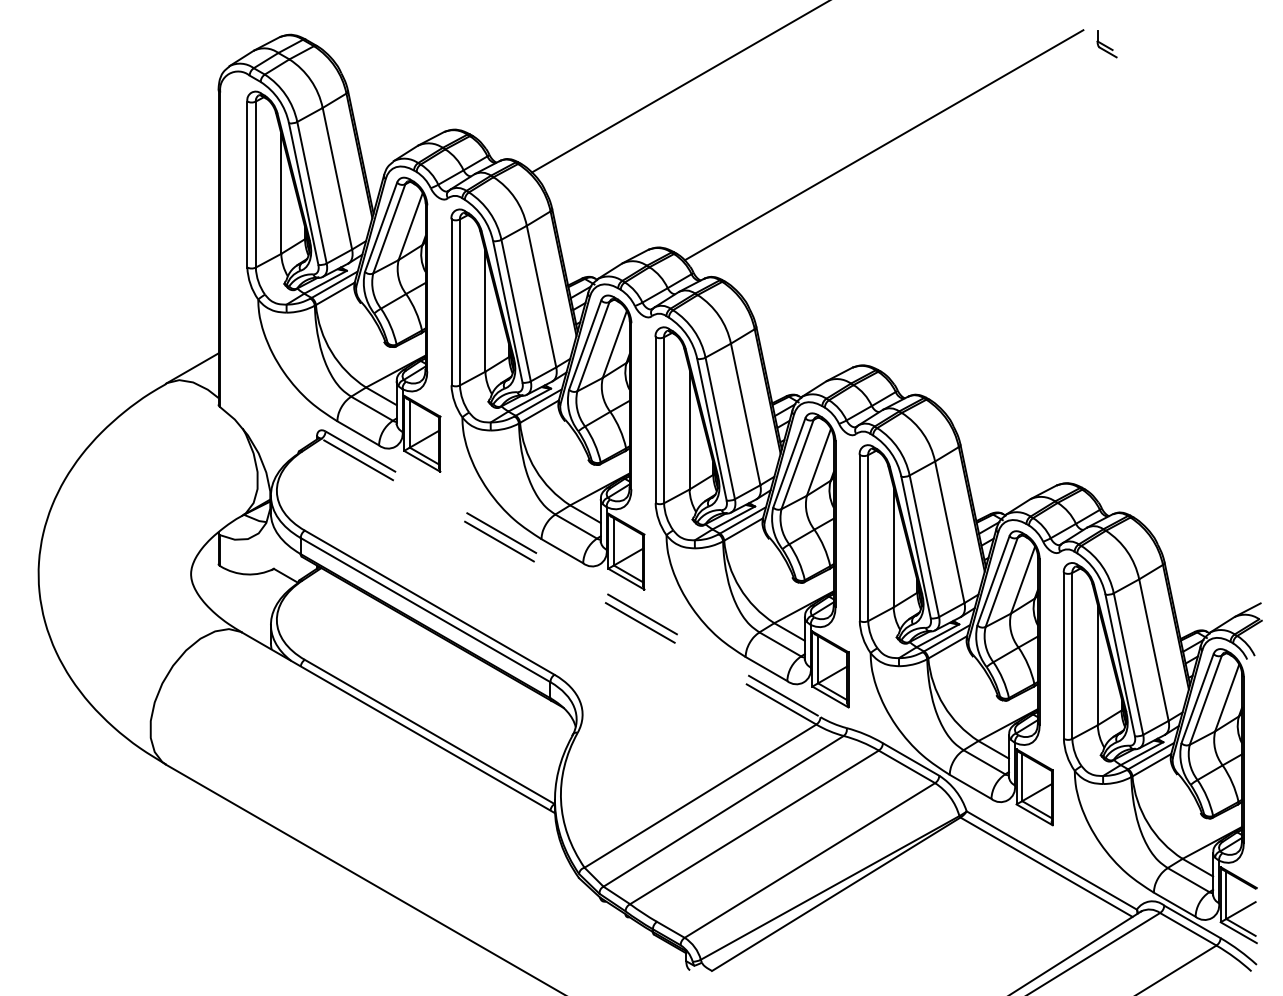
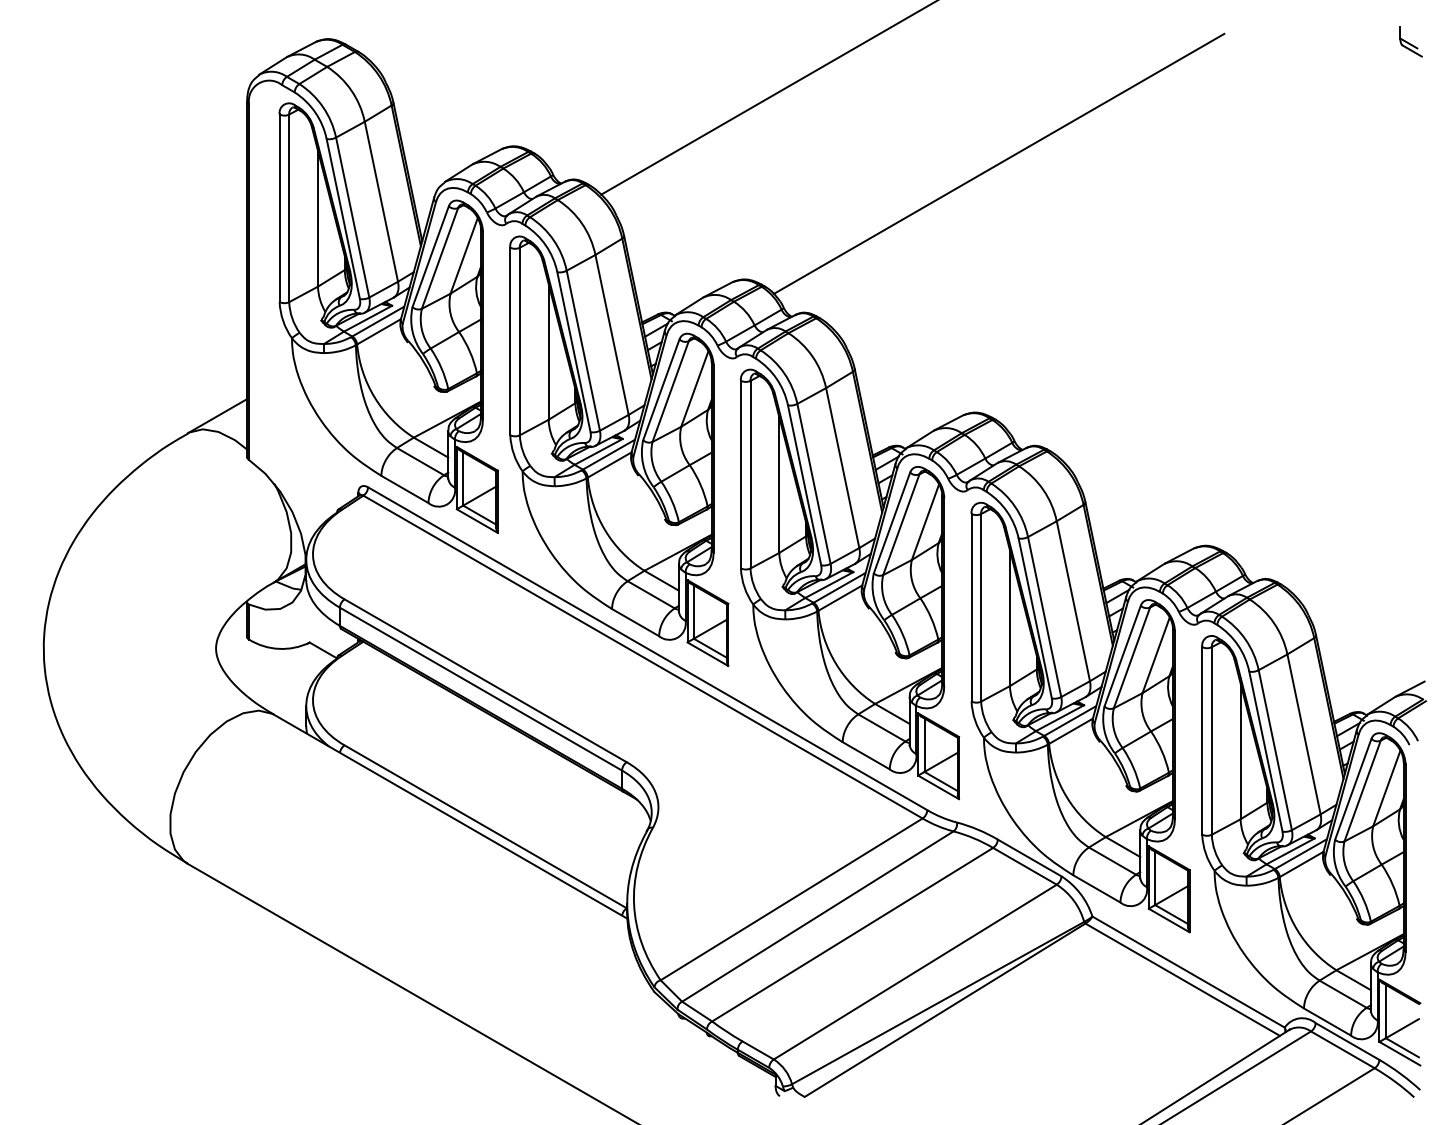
part: (1106, 43) -> (1410, 41), moved
line: (572, 574) -> (647, 648), dashed -> solid
line: (569, 582) -> (643, 657), dashed -> solid

